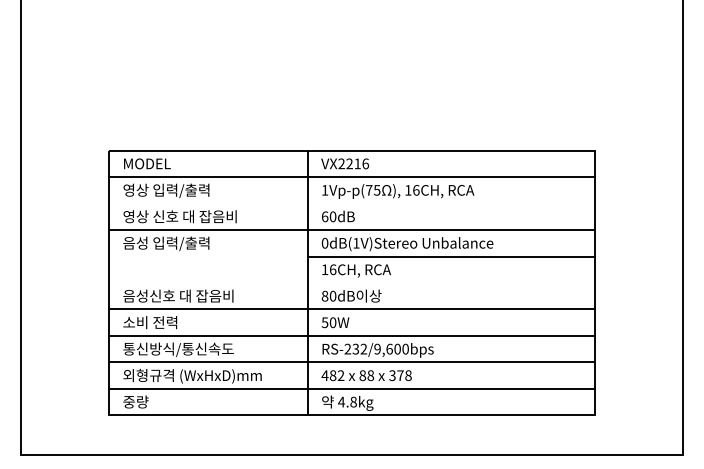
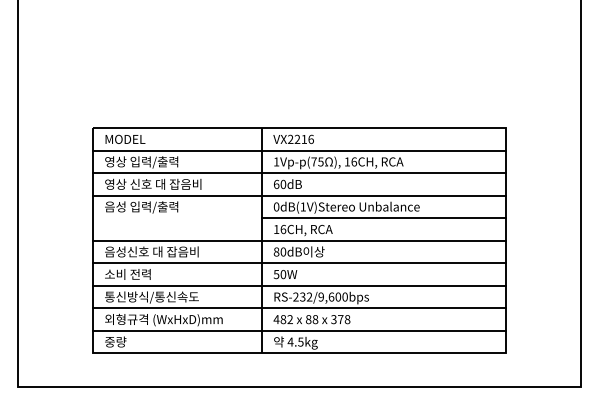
line: (351, 203) -> (299, 173), added
line: (351, 283) -> (299, 241), added
text: (353, 401) -> (300, 341), 4.8kg -> 4.5kg

